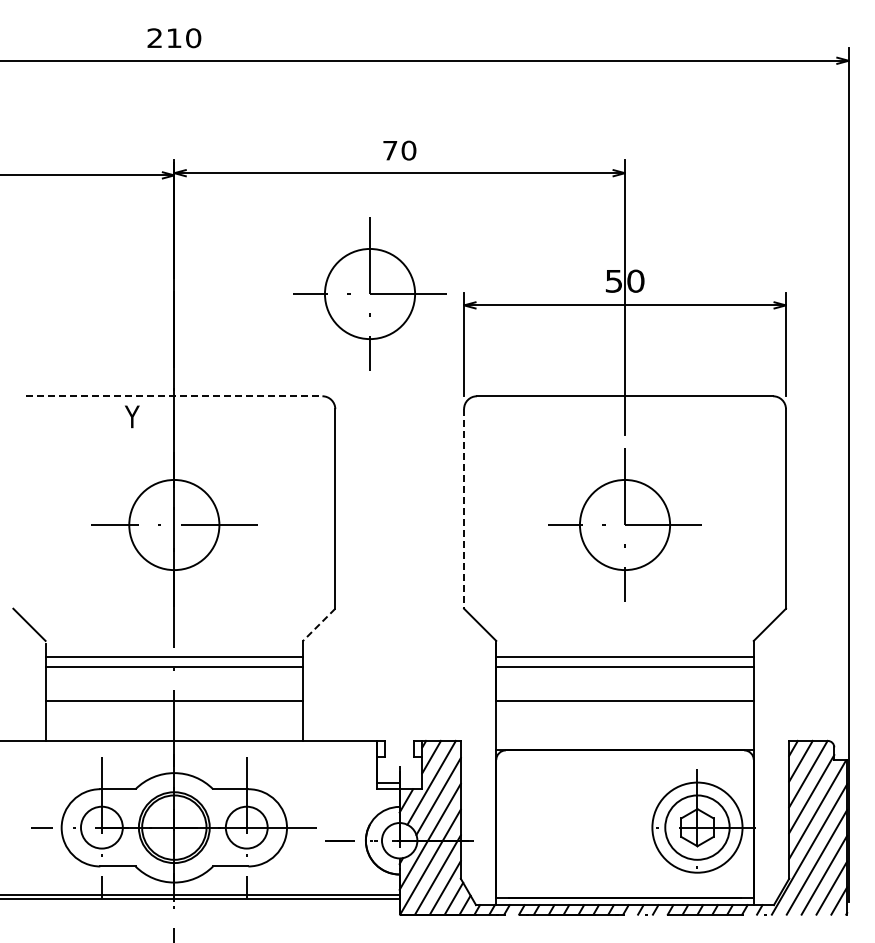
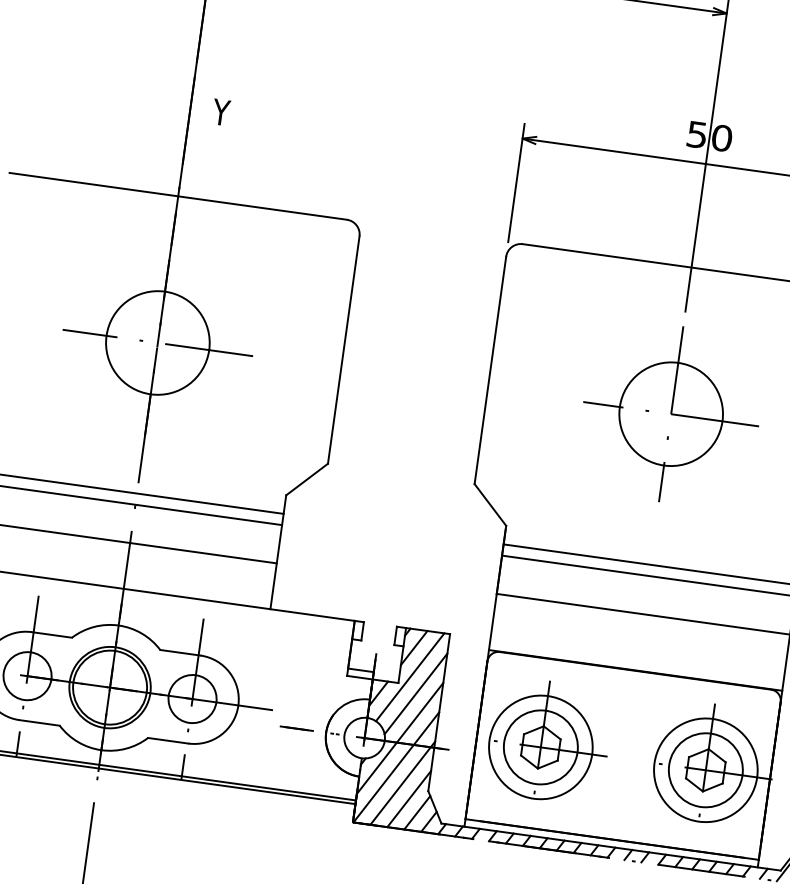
part: (369, 293) -> (416, 110), removed
line: (174, 396) -> (178, 196), dashed -> solid
text: (132, 416) -> (221, 112), moved
line: (464, 508) -> (490, 370), dashed -> solid
line: (319, 624) -> (307, 479), dashed -> solid
part: (558, 821) -> (548, 741), added

